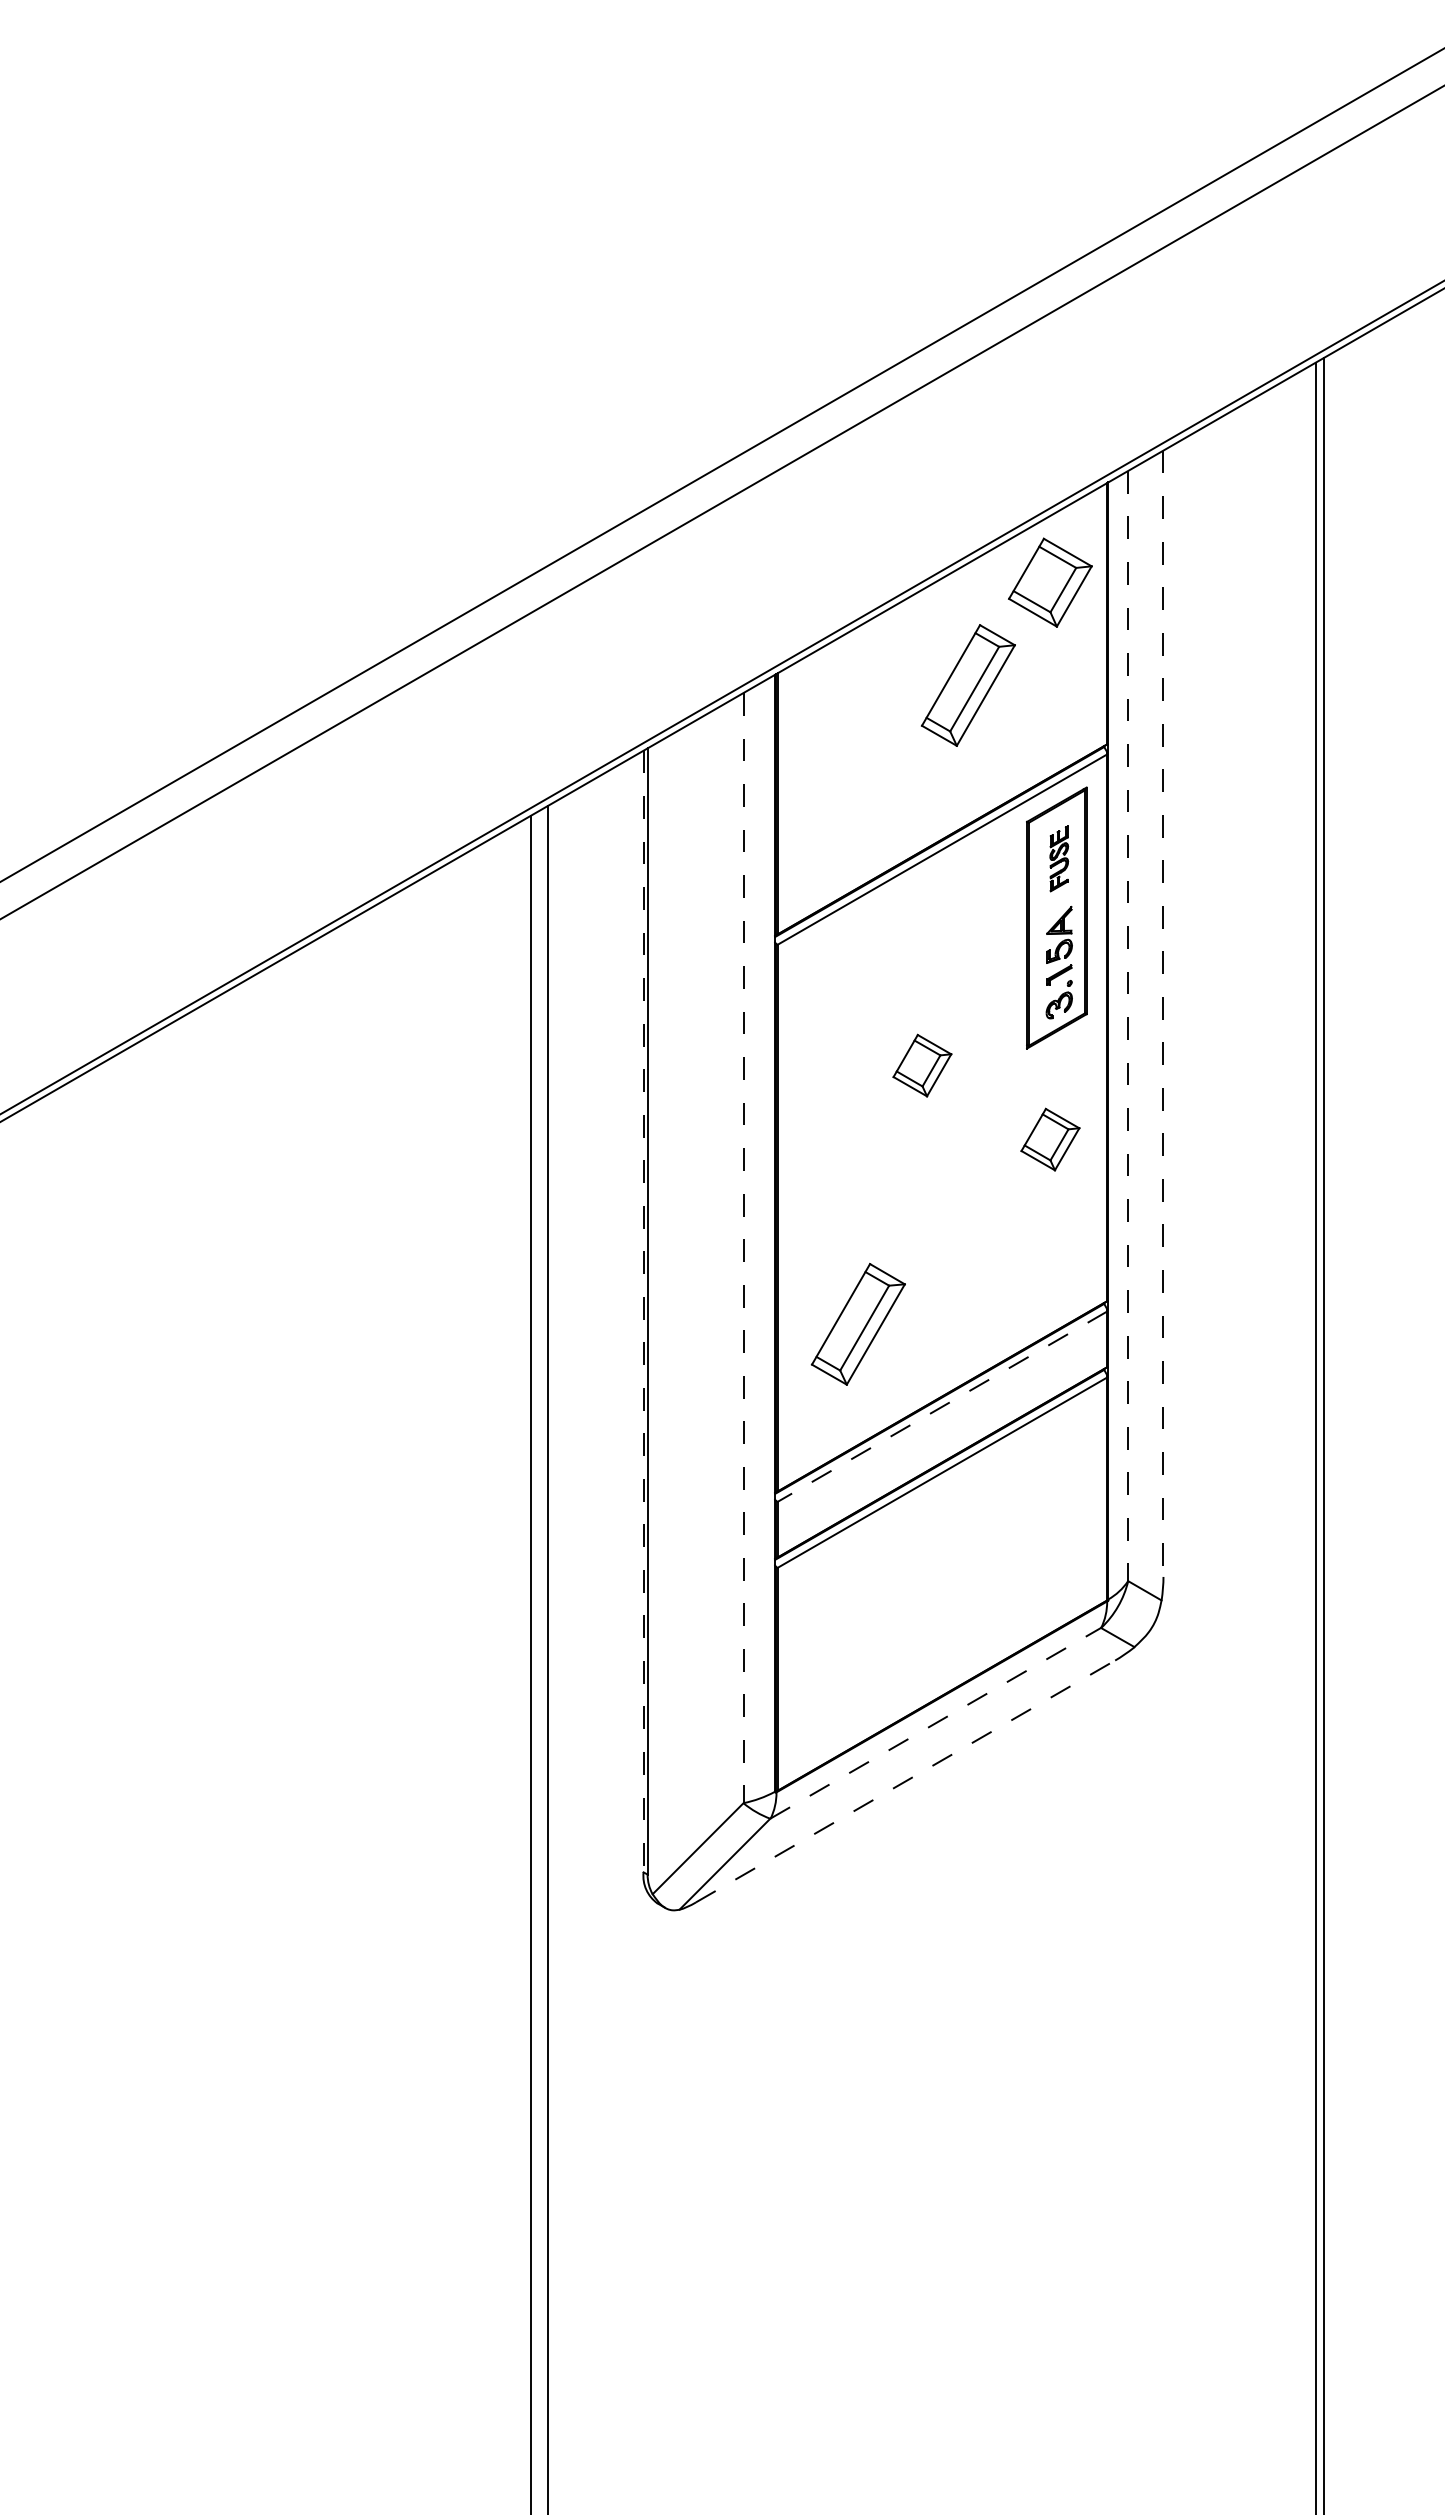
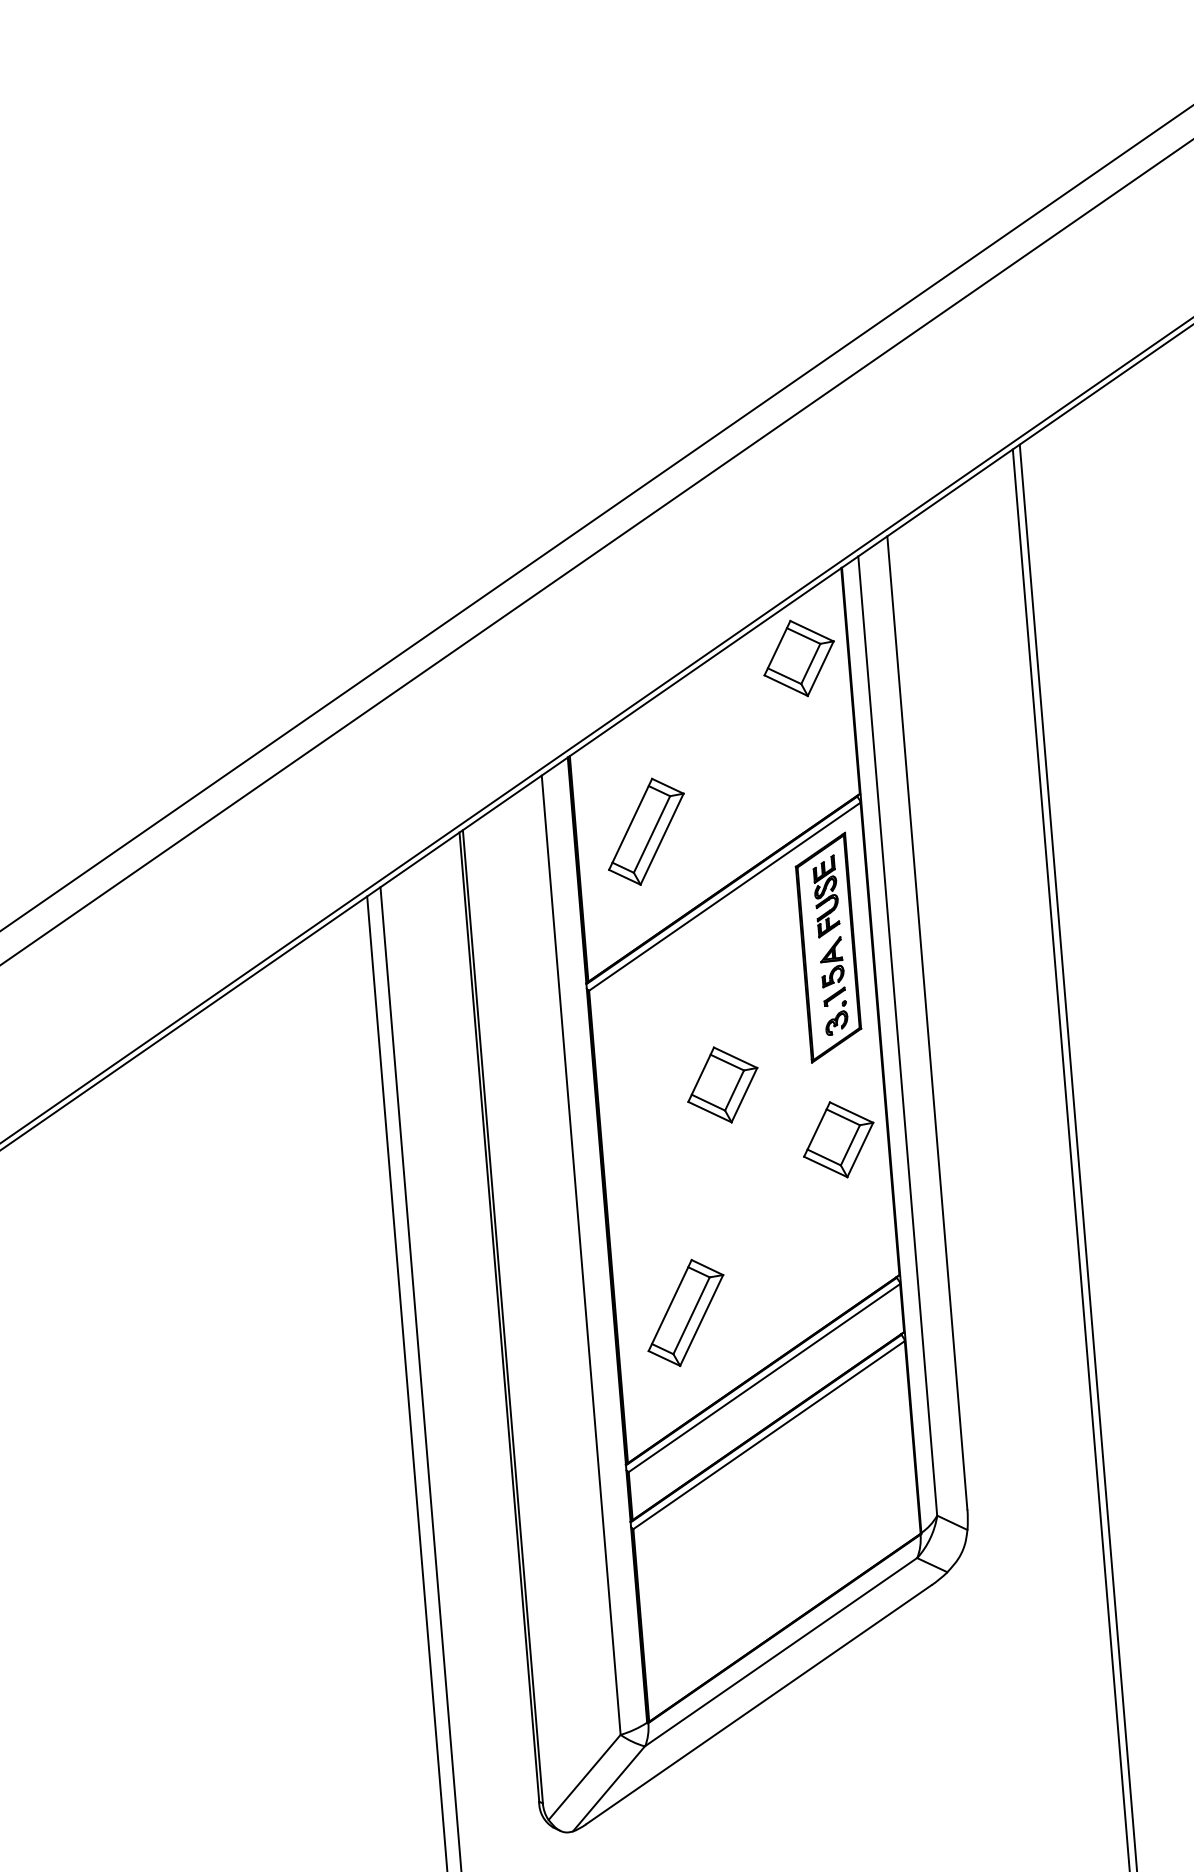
part: (967, 685) -> (645, 831), moved
part: (1058, 858) -> (825, 896), size x1.43
line: (1163, 1014) -> (927, 1023), dashed -> solid
line: (1128, 1026) -> (898, 1036), dashed -> solid
part: (922, 1065) -> (722, 1084), size x1.43
part: (1050, 1139) -> (838, 1139), size x1.43
line: (743, 1248) -> (581, 1255), dashed -> solid
line: (643, 1311) -> (499, 1317), dashed -> solid
line: (942, 1406) -> (764, 1377), dashed -> solid
line: (935, 1723) -> (780, 1652), dashed -> solid
line: (905, 1781) -> (759, 1704), dashed -> solid

